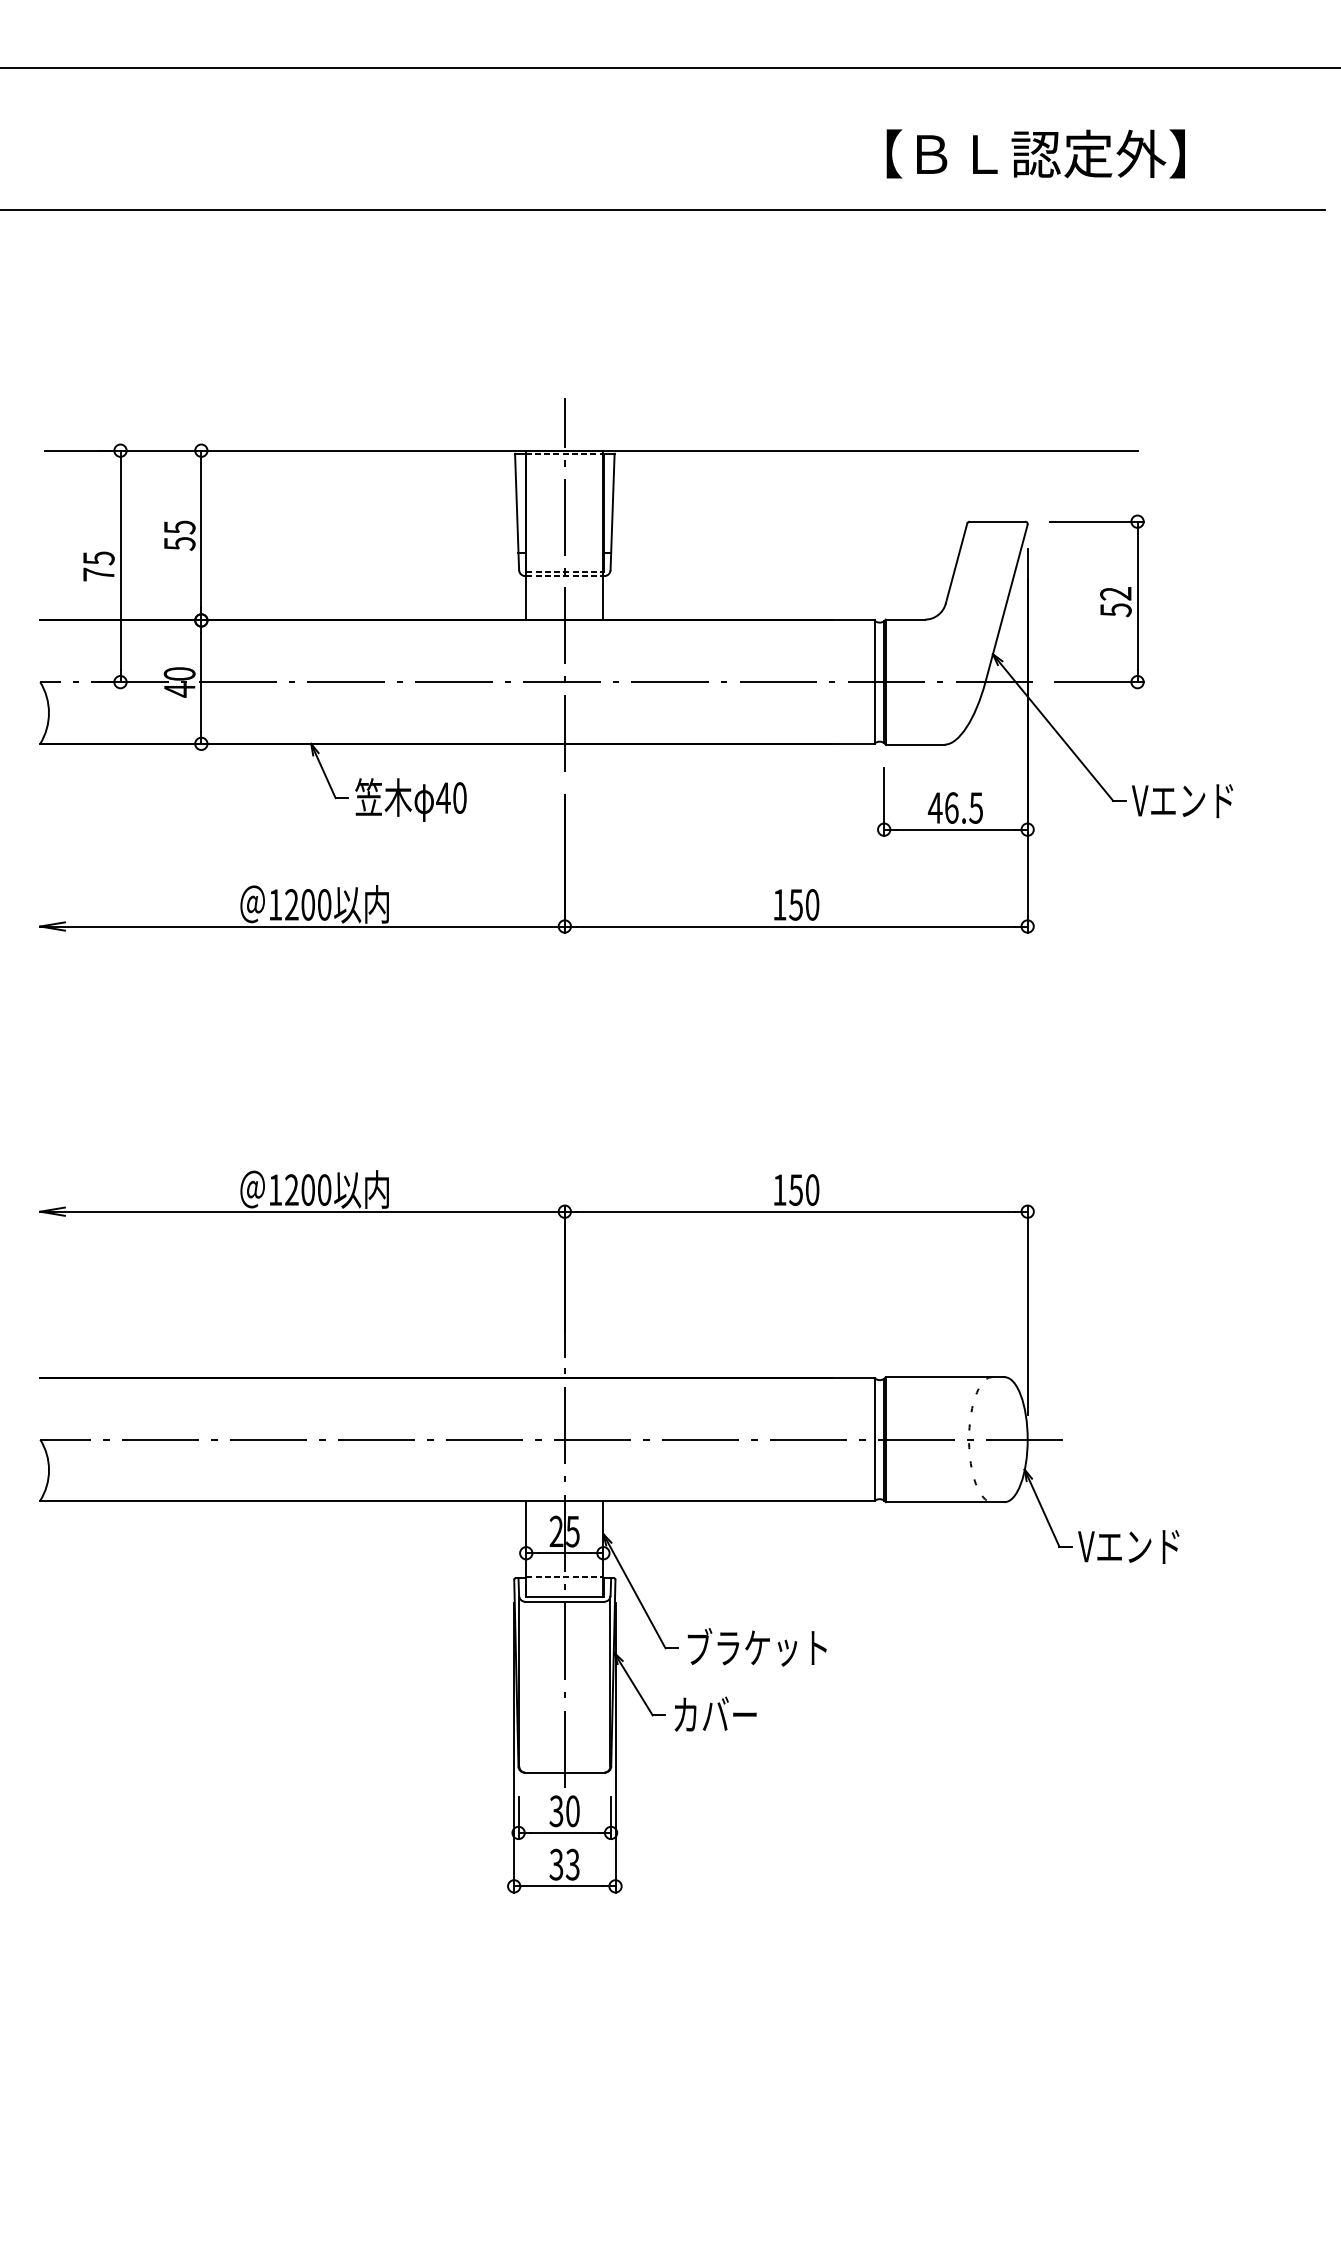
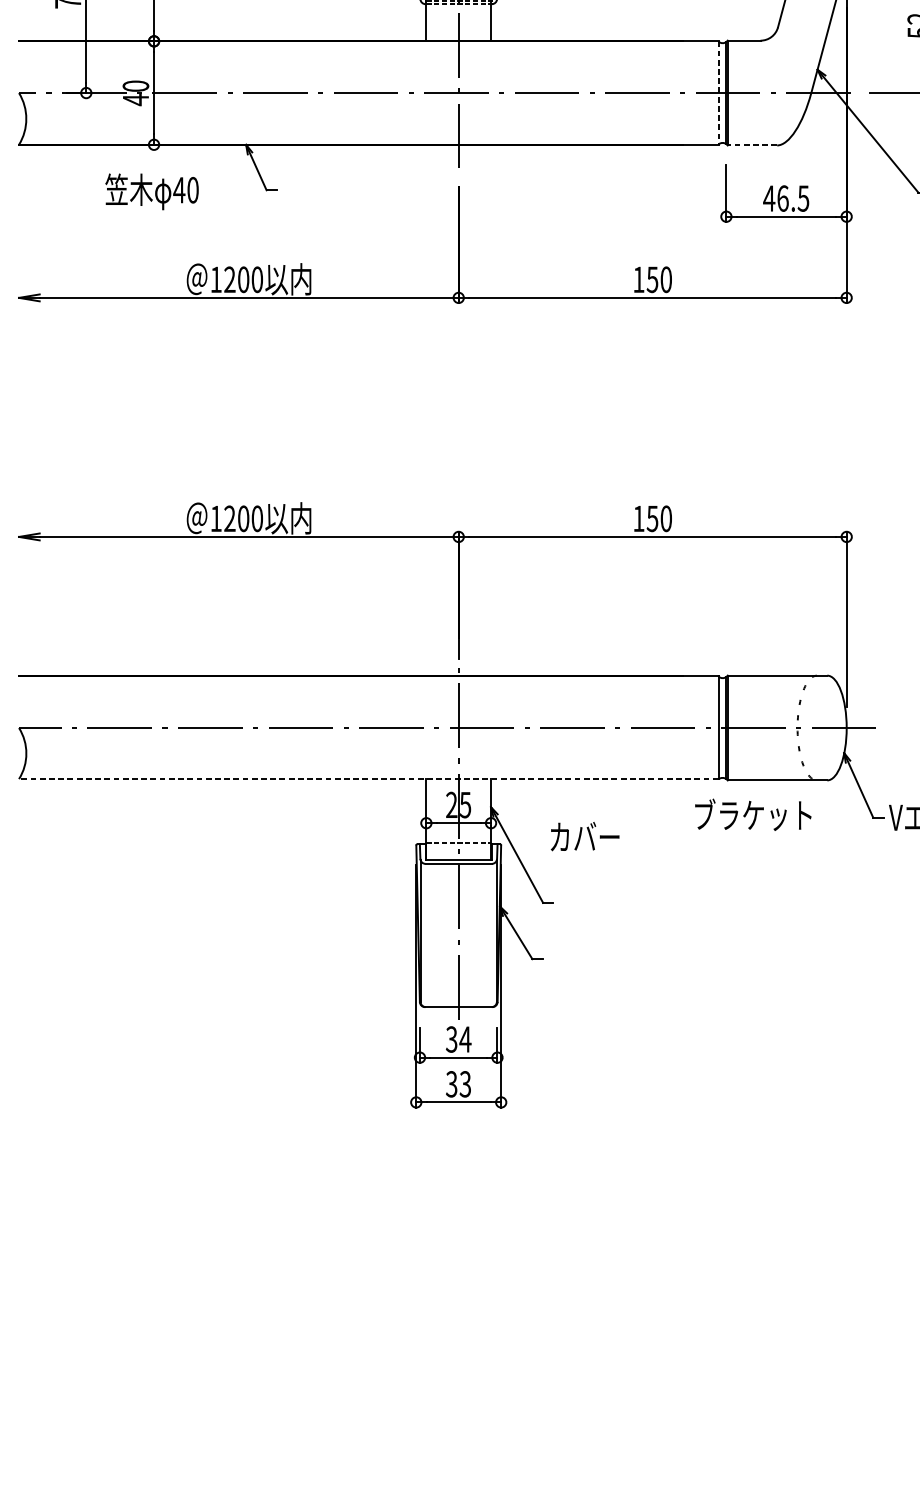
line: (874, 682) -> (718, 93), solid -> dashed
line: (915, 744) -> (752, 145), solid -> dashed
text: (410, 799) -> (151, 191), moved
line: (457, 1500) -> (368, 779), solid -> dashed
text: (757, 1647) -> (753, 815), moved
text: (715, 1713) -> (585, 836), moved
text: (572, 1811) -> (465, 1039), 30 -> 34

